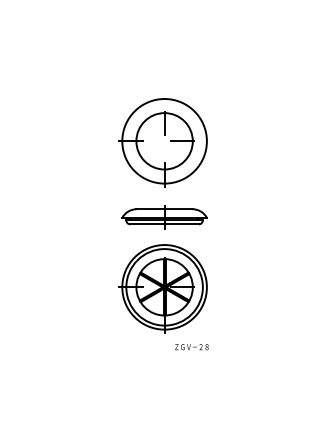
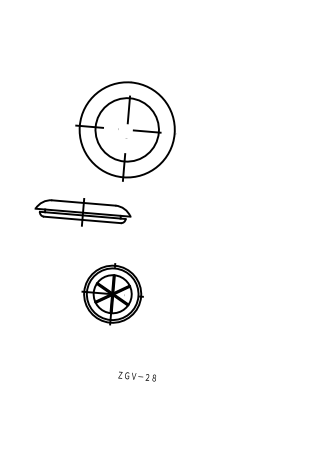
part: (164, 217) -> (82, 212), moved
part: (162, 288) -> (110, 294), size x0.6
text: (191, 347) -> (136, 376), moved

